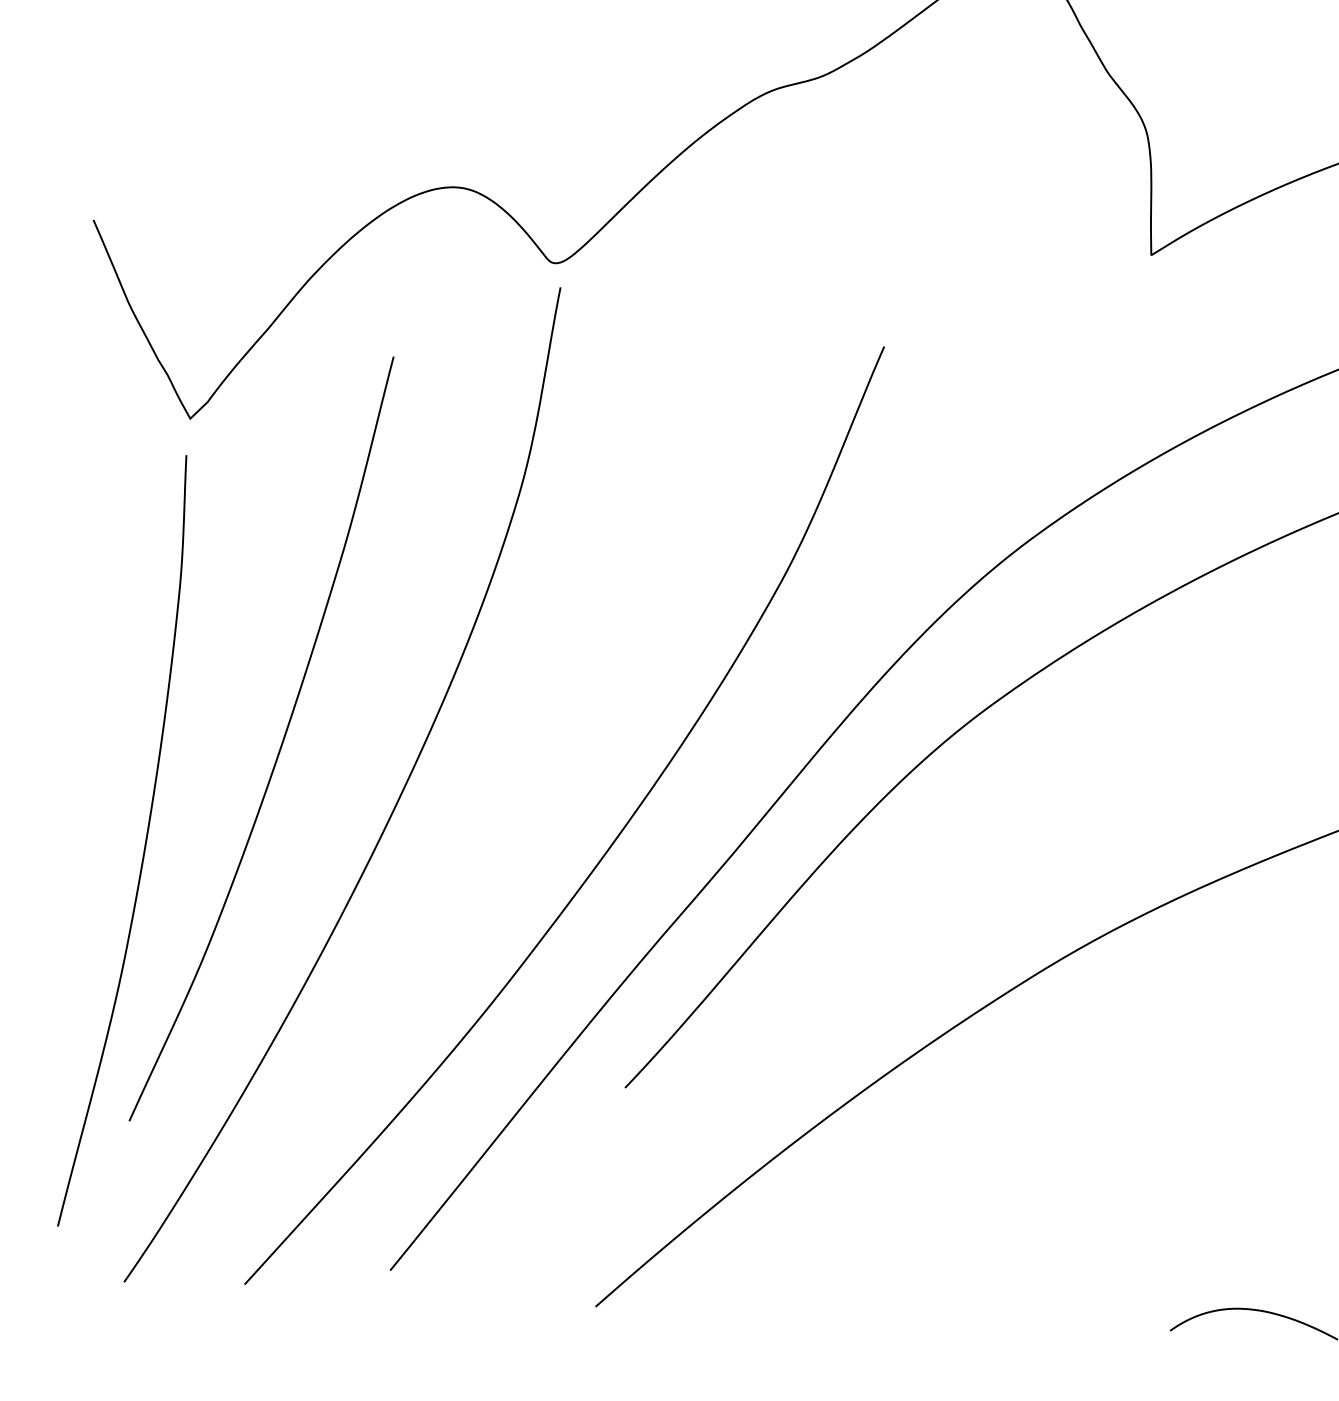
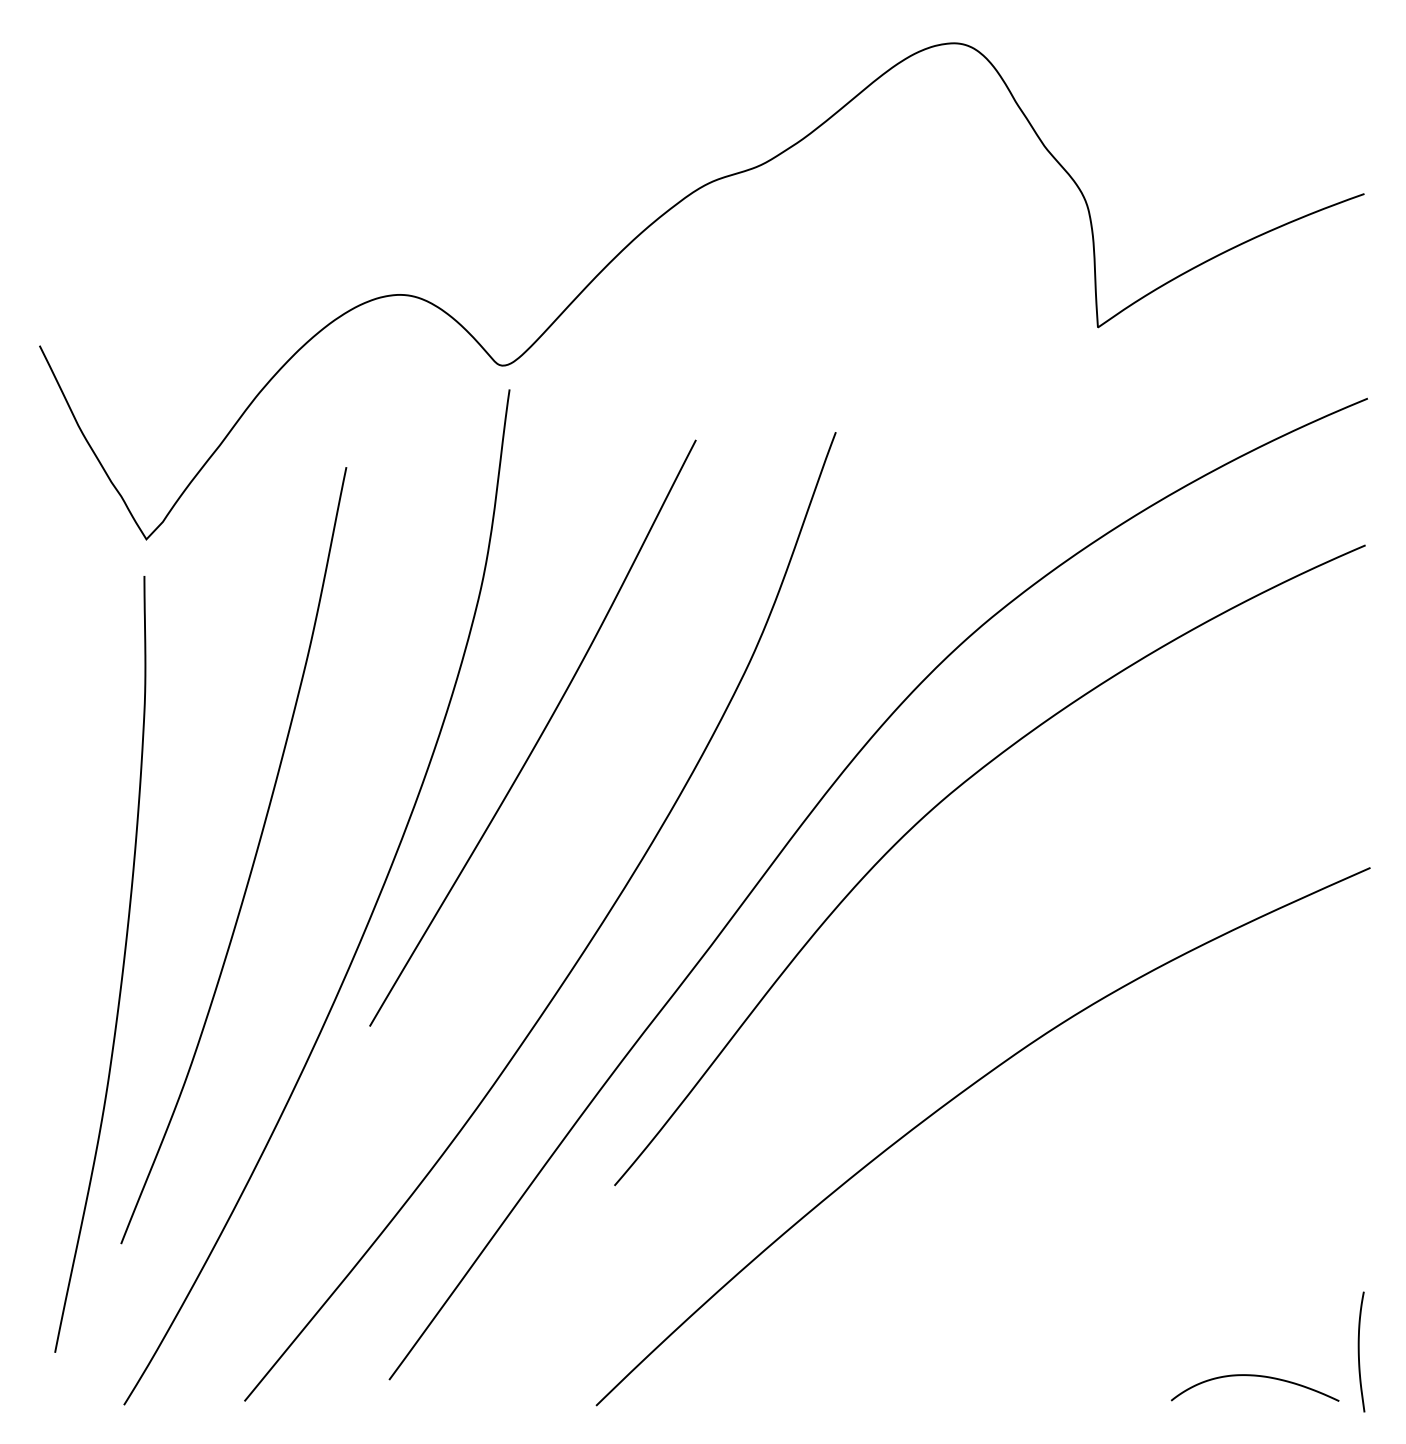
curve: (572, 635) -> (539, 736), added

